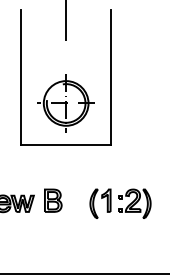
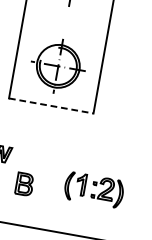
line: (66, 145) -> (51, 106), solid -> dashed
part: (53, 200) -> (24, 184), moved
part: (120, 203) -> (94, 189), moved

